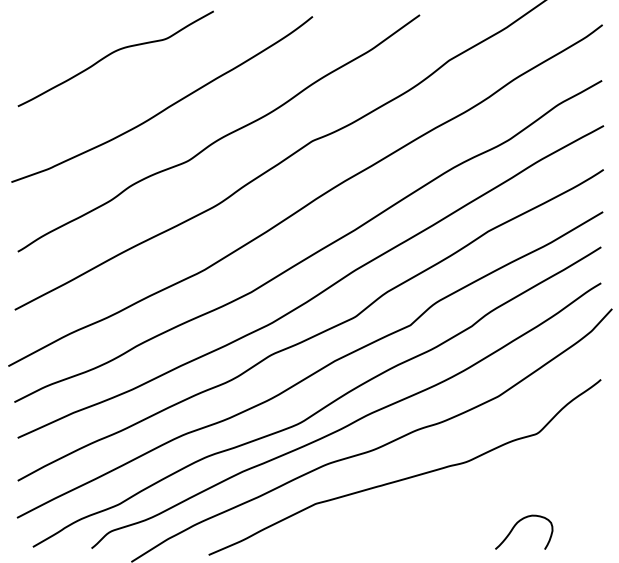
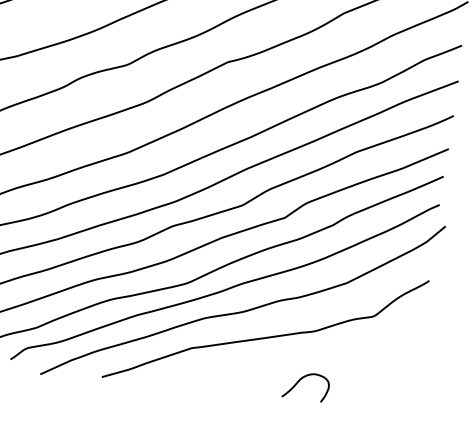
curve: (517, 524) -> (301, 379), moved

